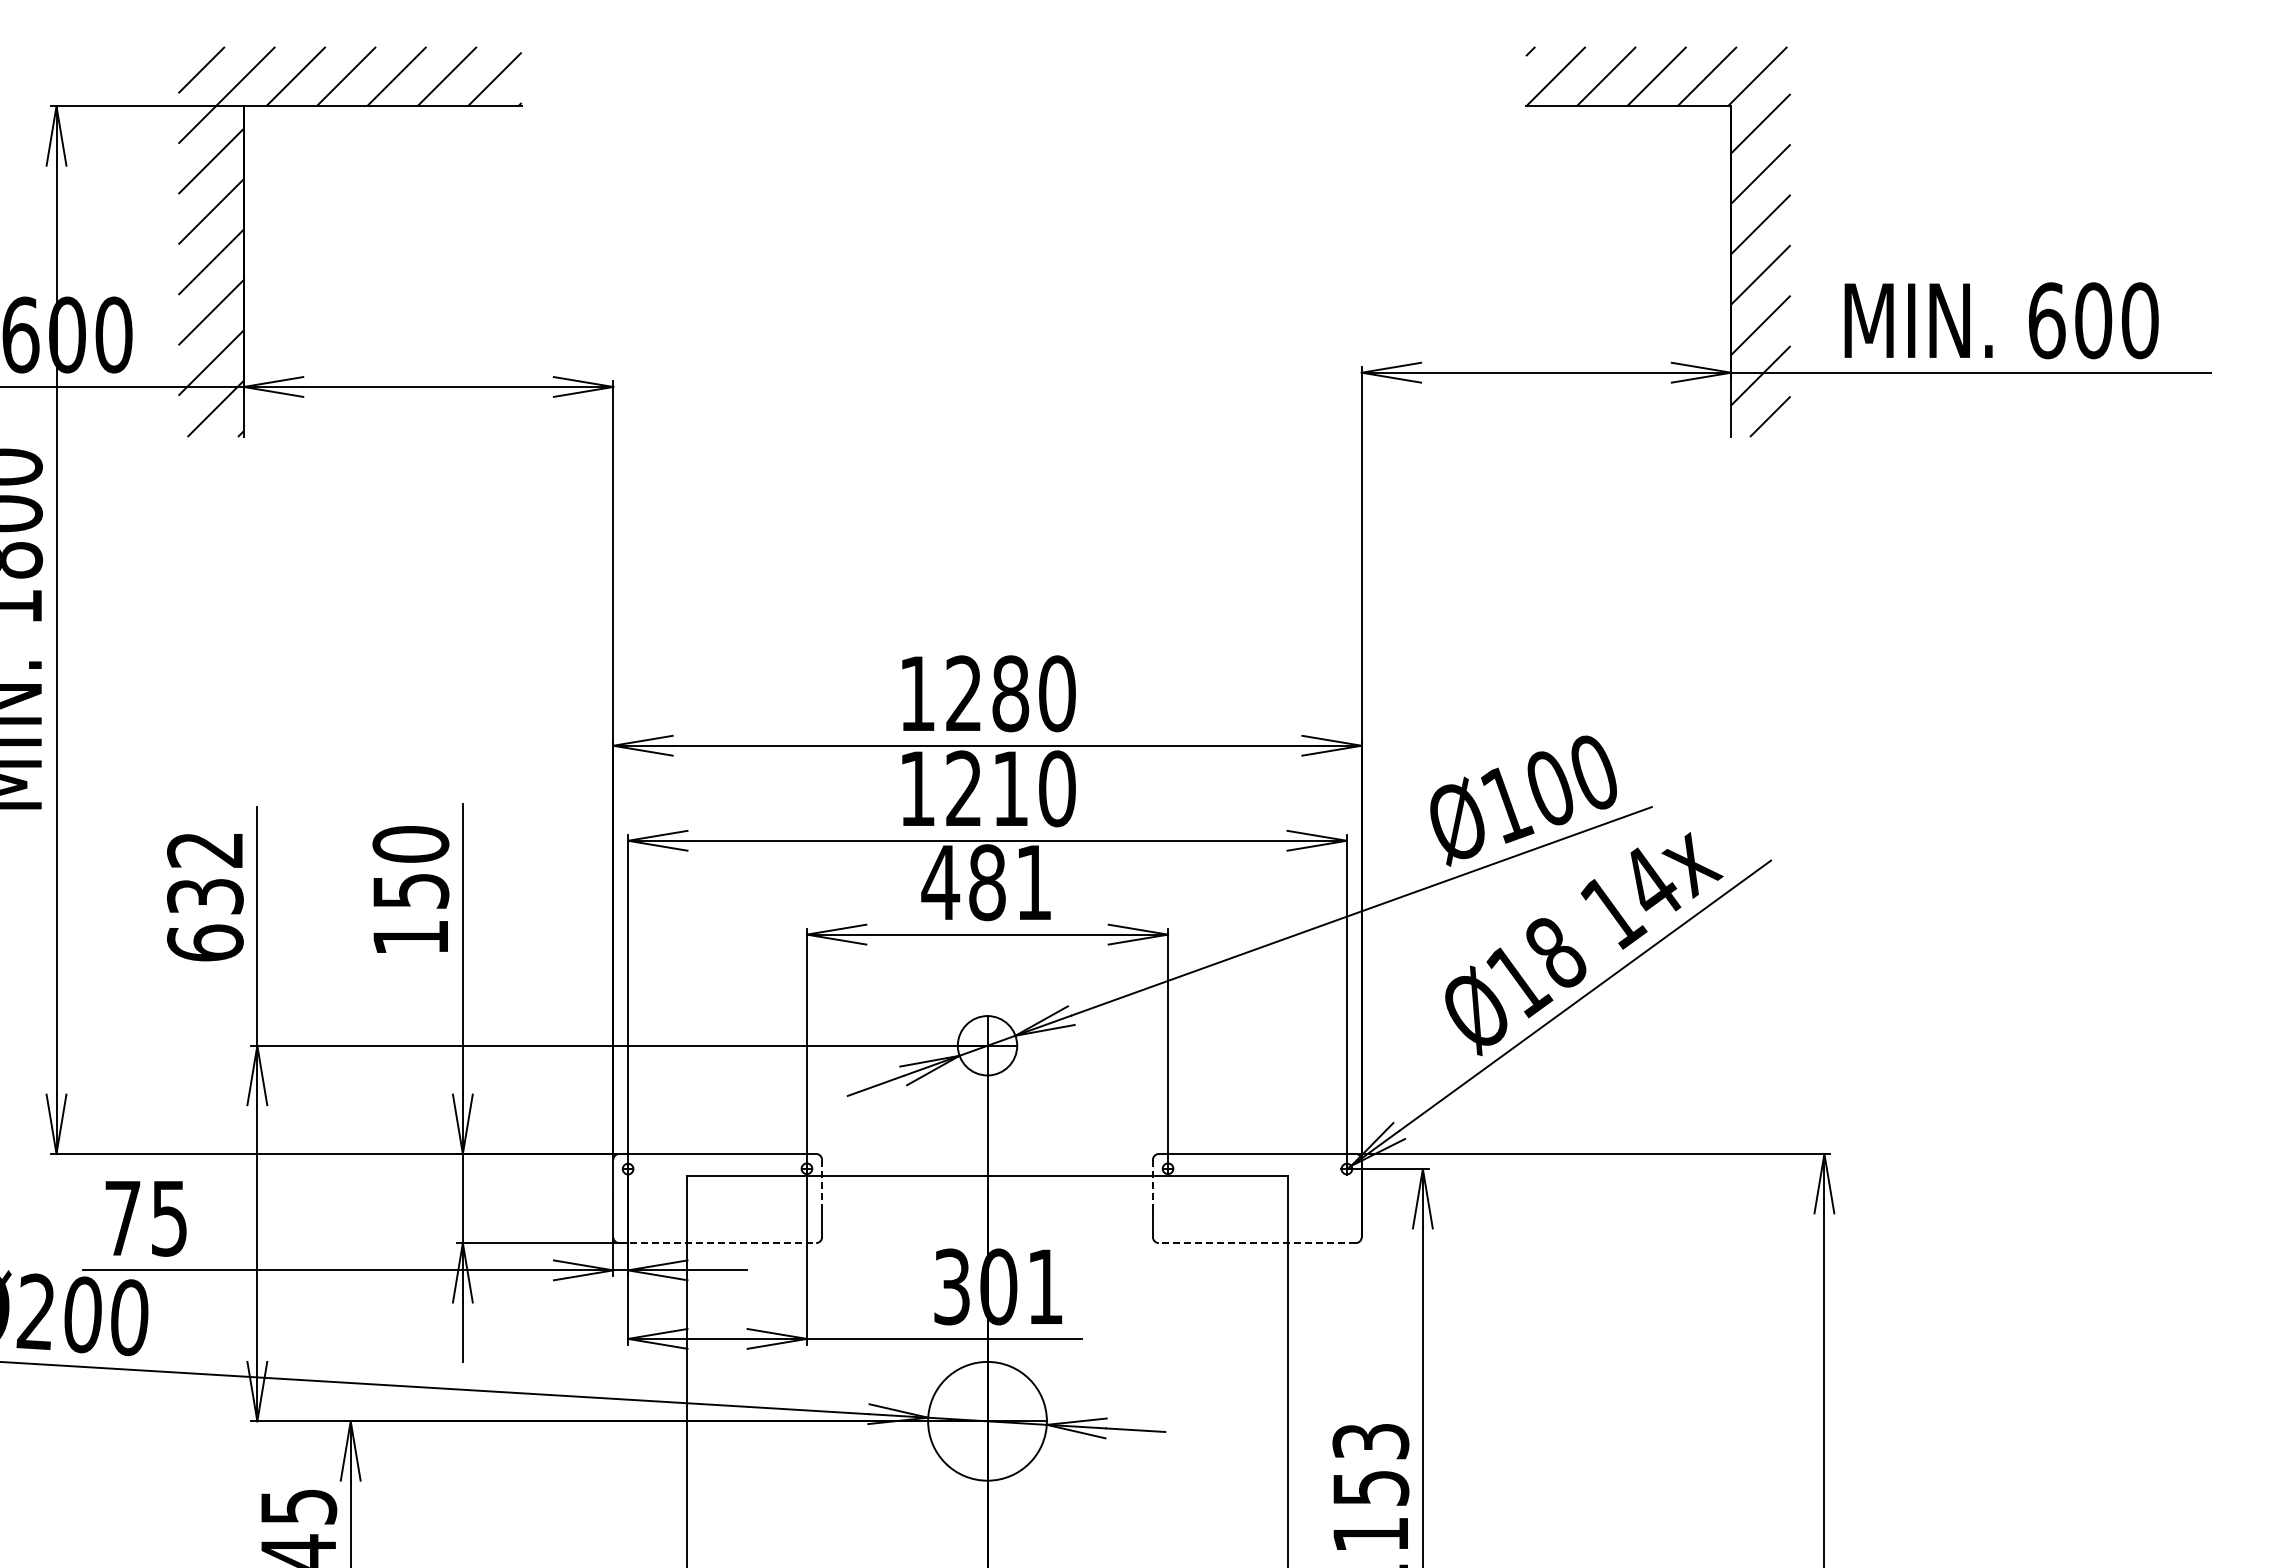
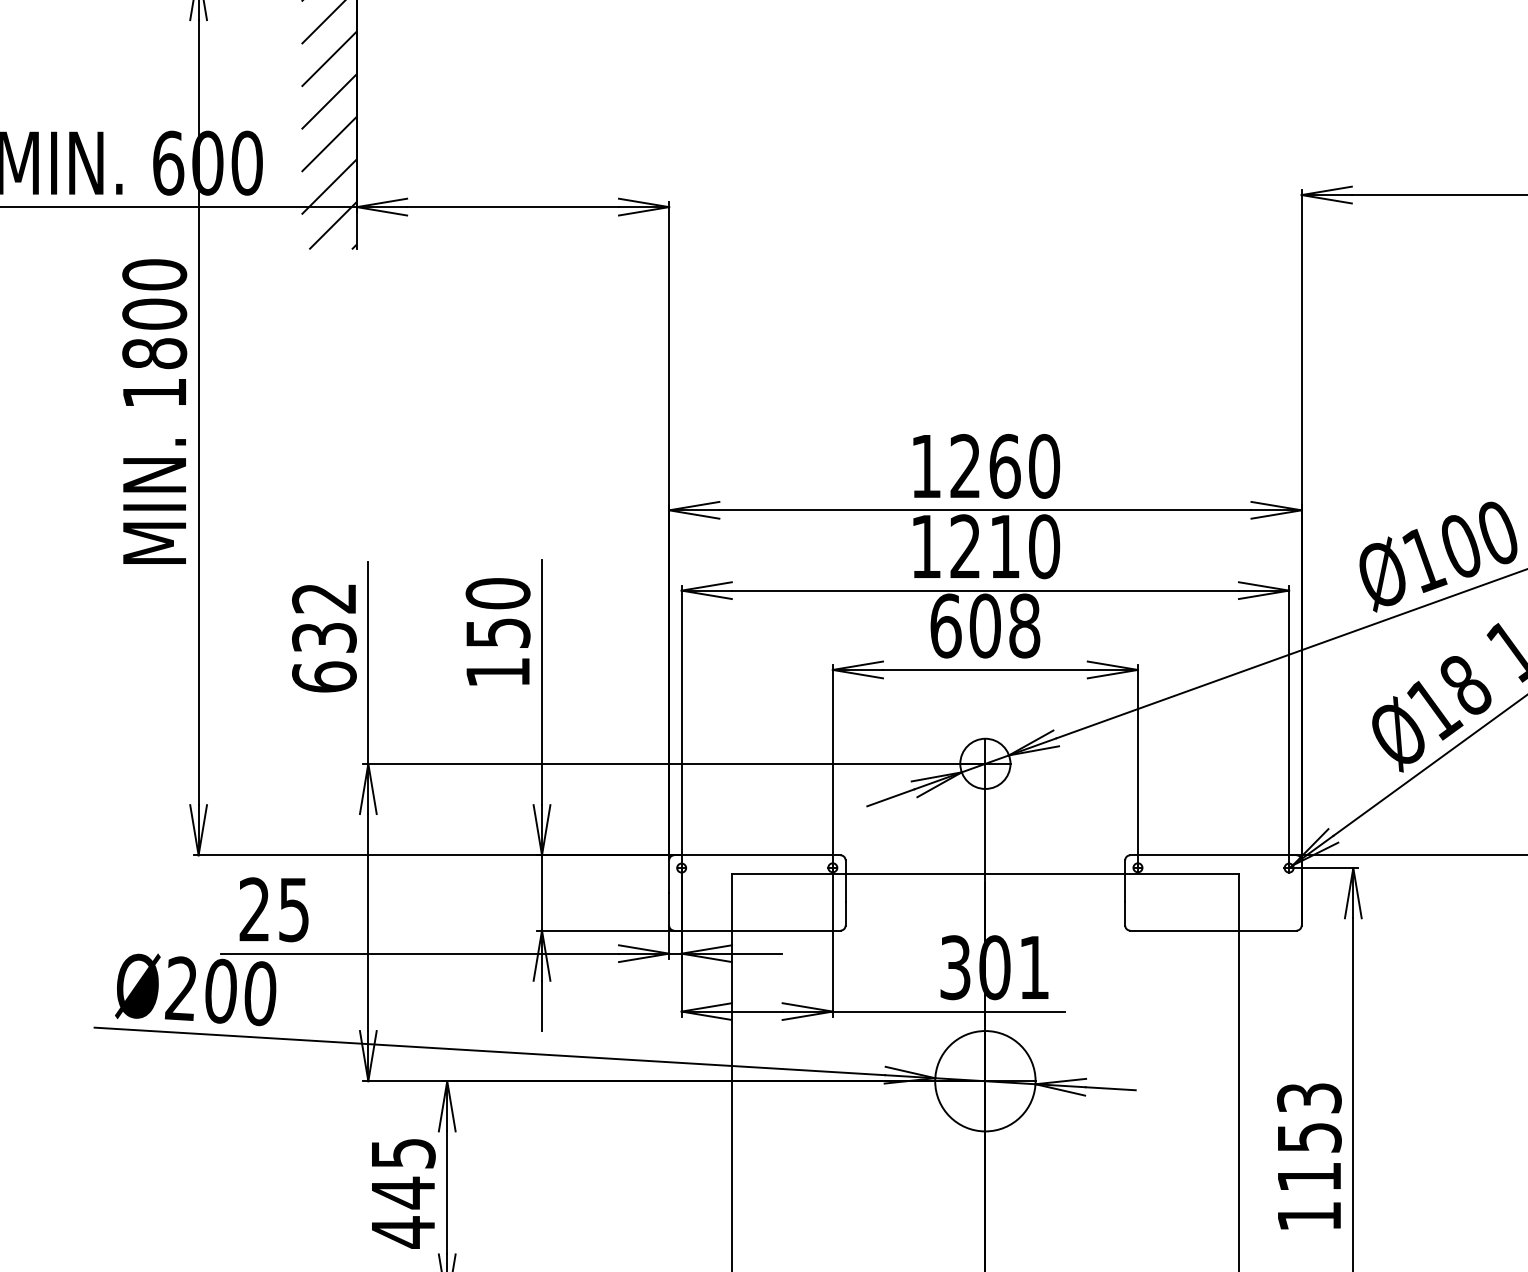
text: (1010, 693) -> (1004, 466), 1280 -> 1260
text: (986, 882) -> (984, 625), 481 -> 608
line: (822, 1184) -> (845, 881), dashed -> solid
line: (1152, 1184) -> (1124, 881), dashed -> solid
text: (122, 1217) -> (254, 908), 75 -> 25
line: (718, 1243) -> (758, 930), dashed -> solid
line: (1256, 1243) -> (1212, 930), dashed -> solid

